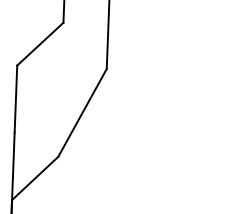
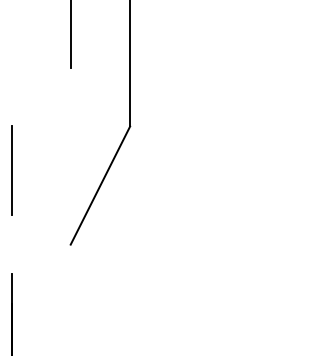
line: (39, 43) -> (40, 96), removed
line: (13, 154) -> (11, 244), removed
line: (34, 178) -> (40, 274), removed

